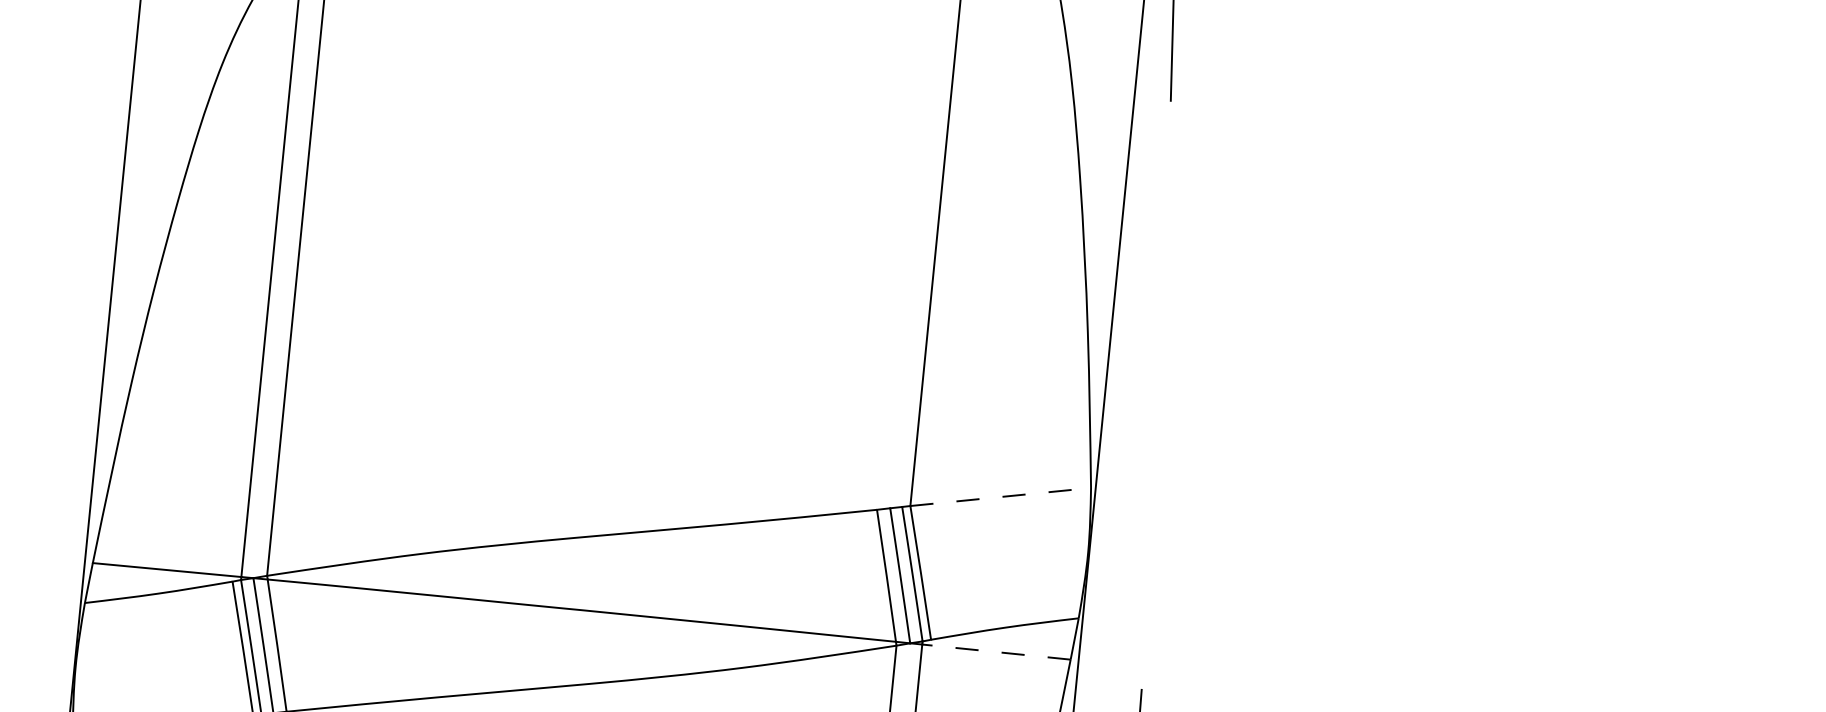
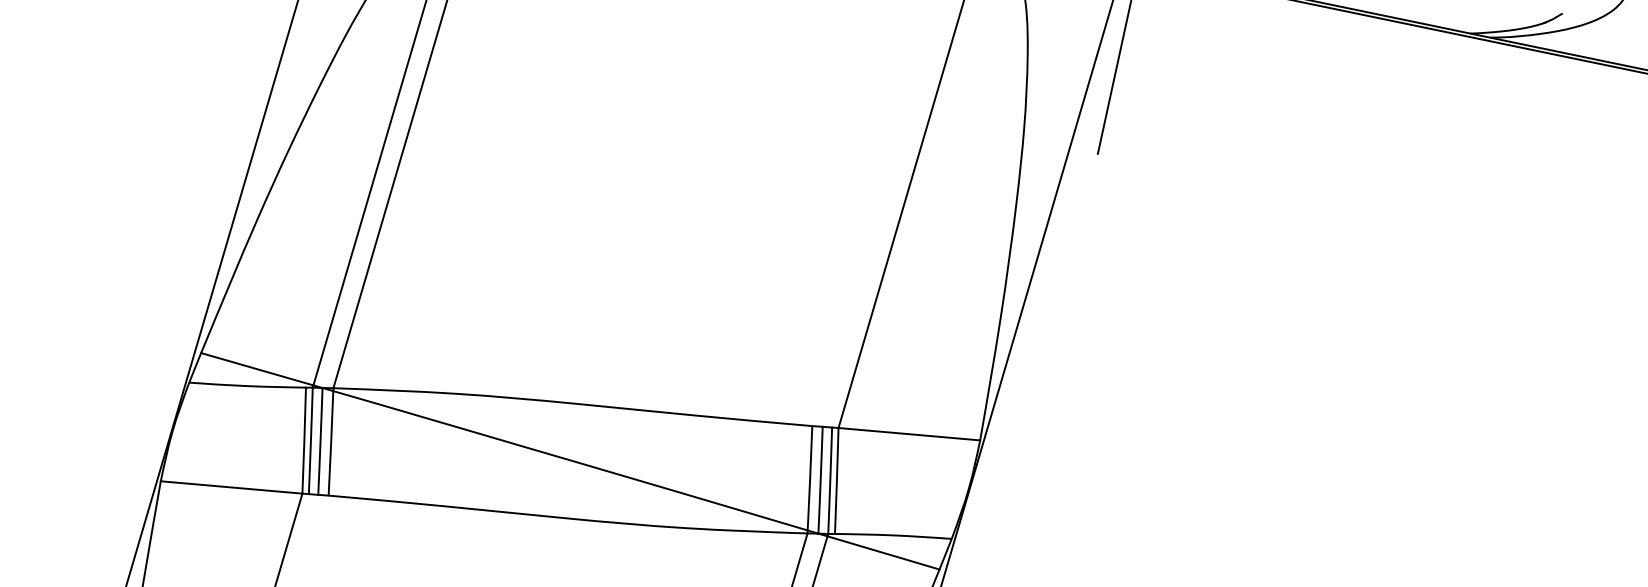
line: (1000, 497) -> (909, 434), dashed -> solid
line: (996, 651) -> (883, 552), dashed -> solid

